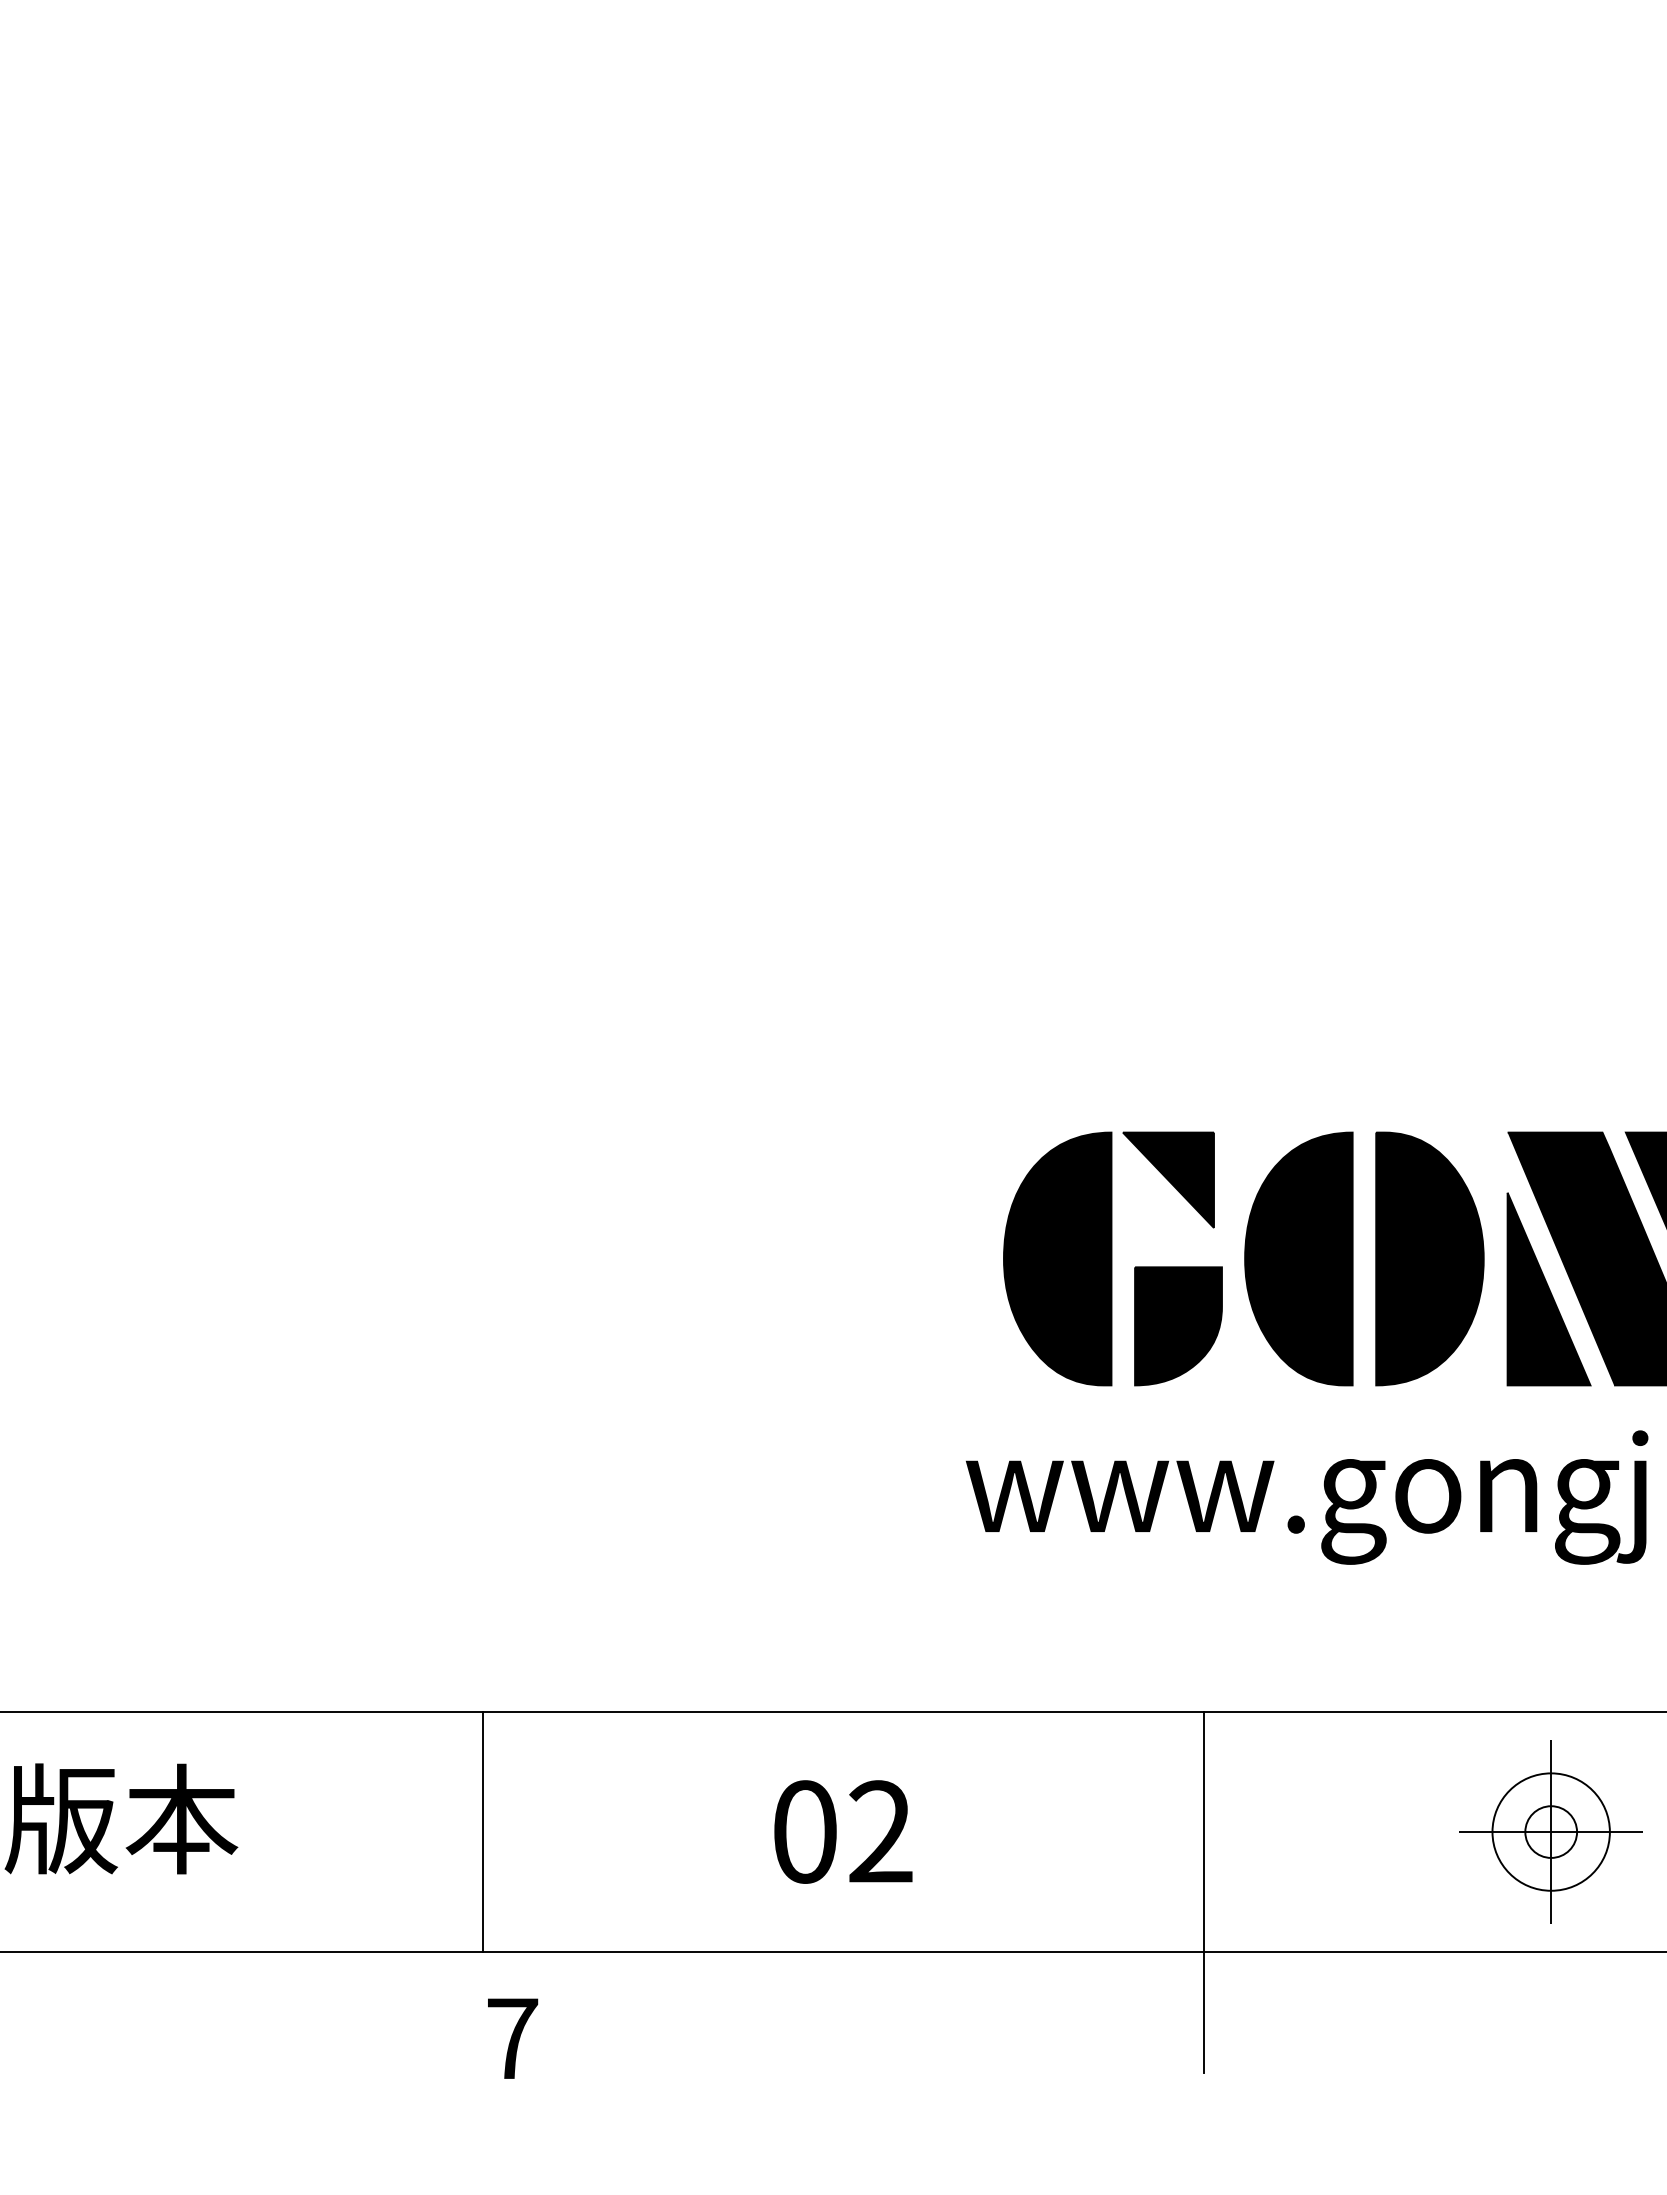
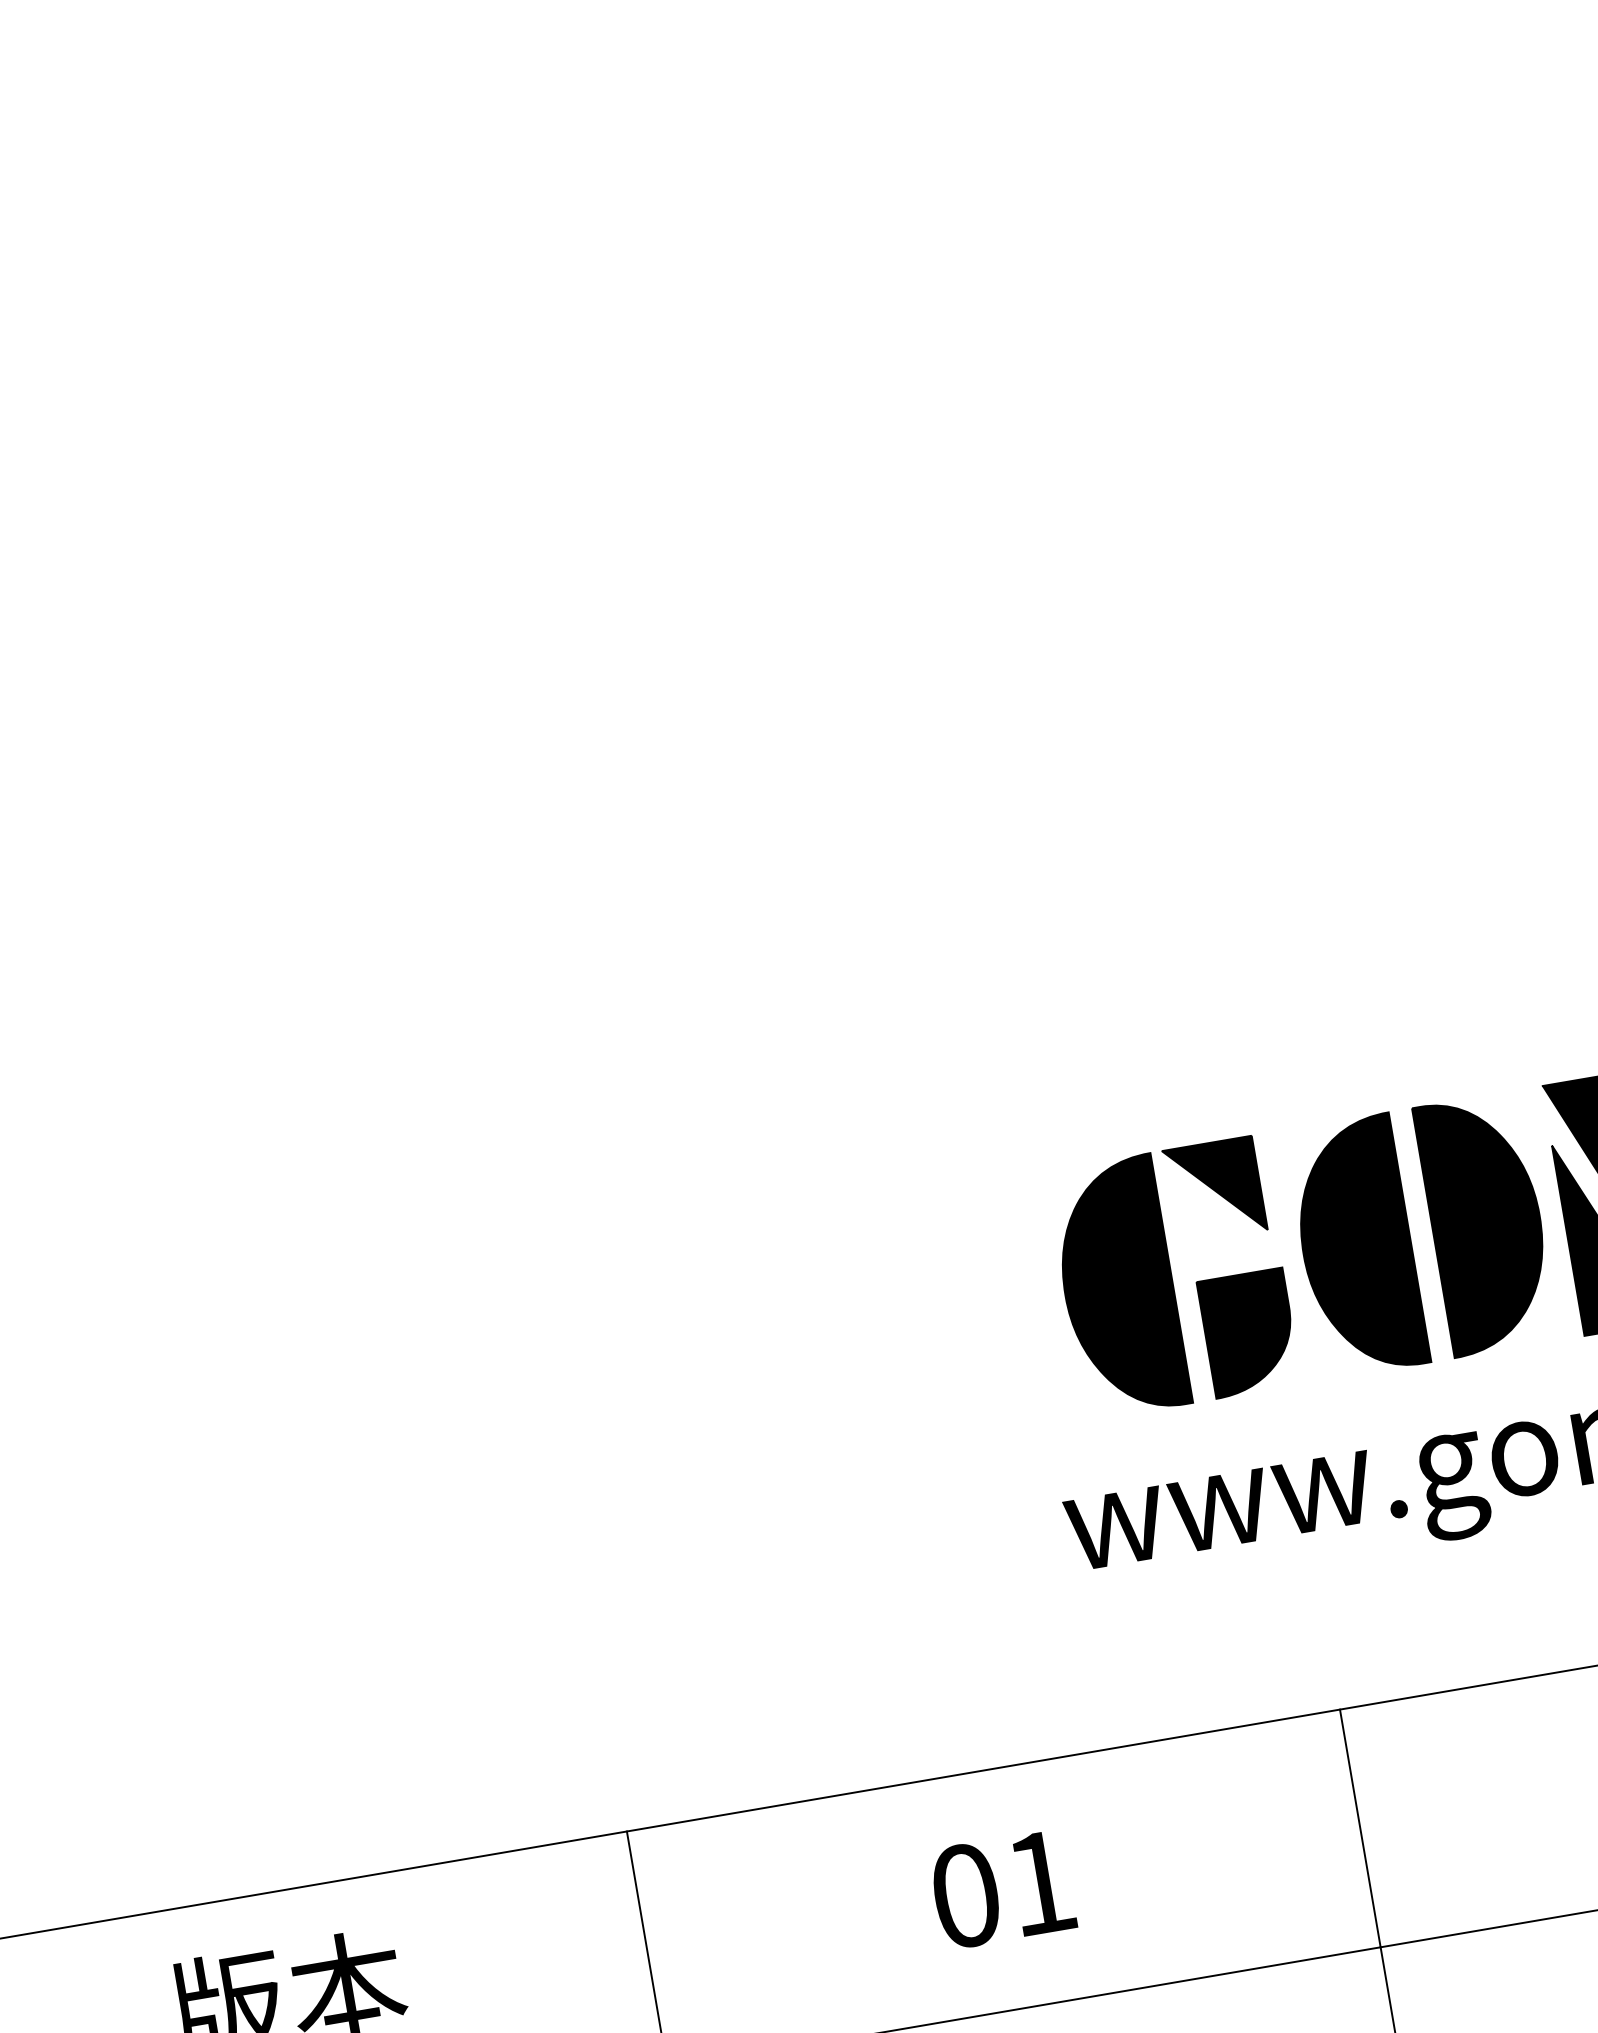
text: (880, 1831) -> (1040, 1882), 02 -> 01

